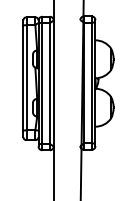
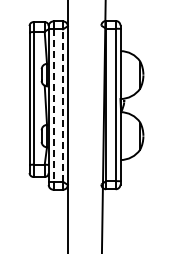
line: (50, 83) -> (63, 105), solid -> dashed
line: (42, 84) -> (53, 106), solid -> dashed

